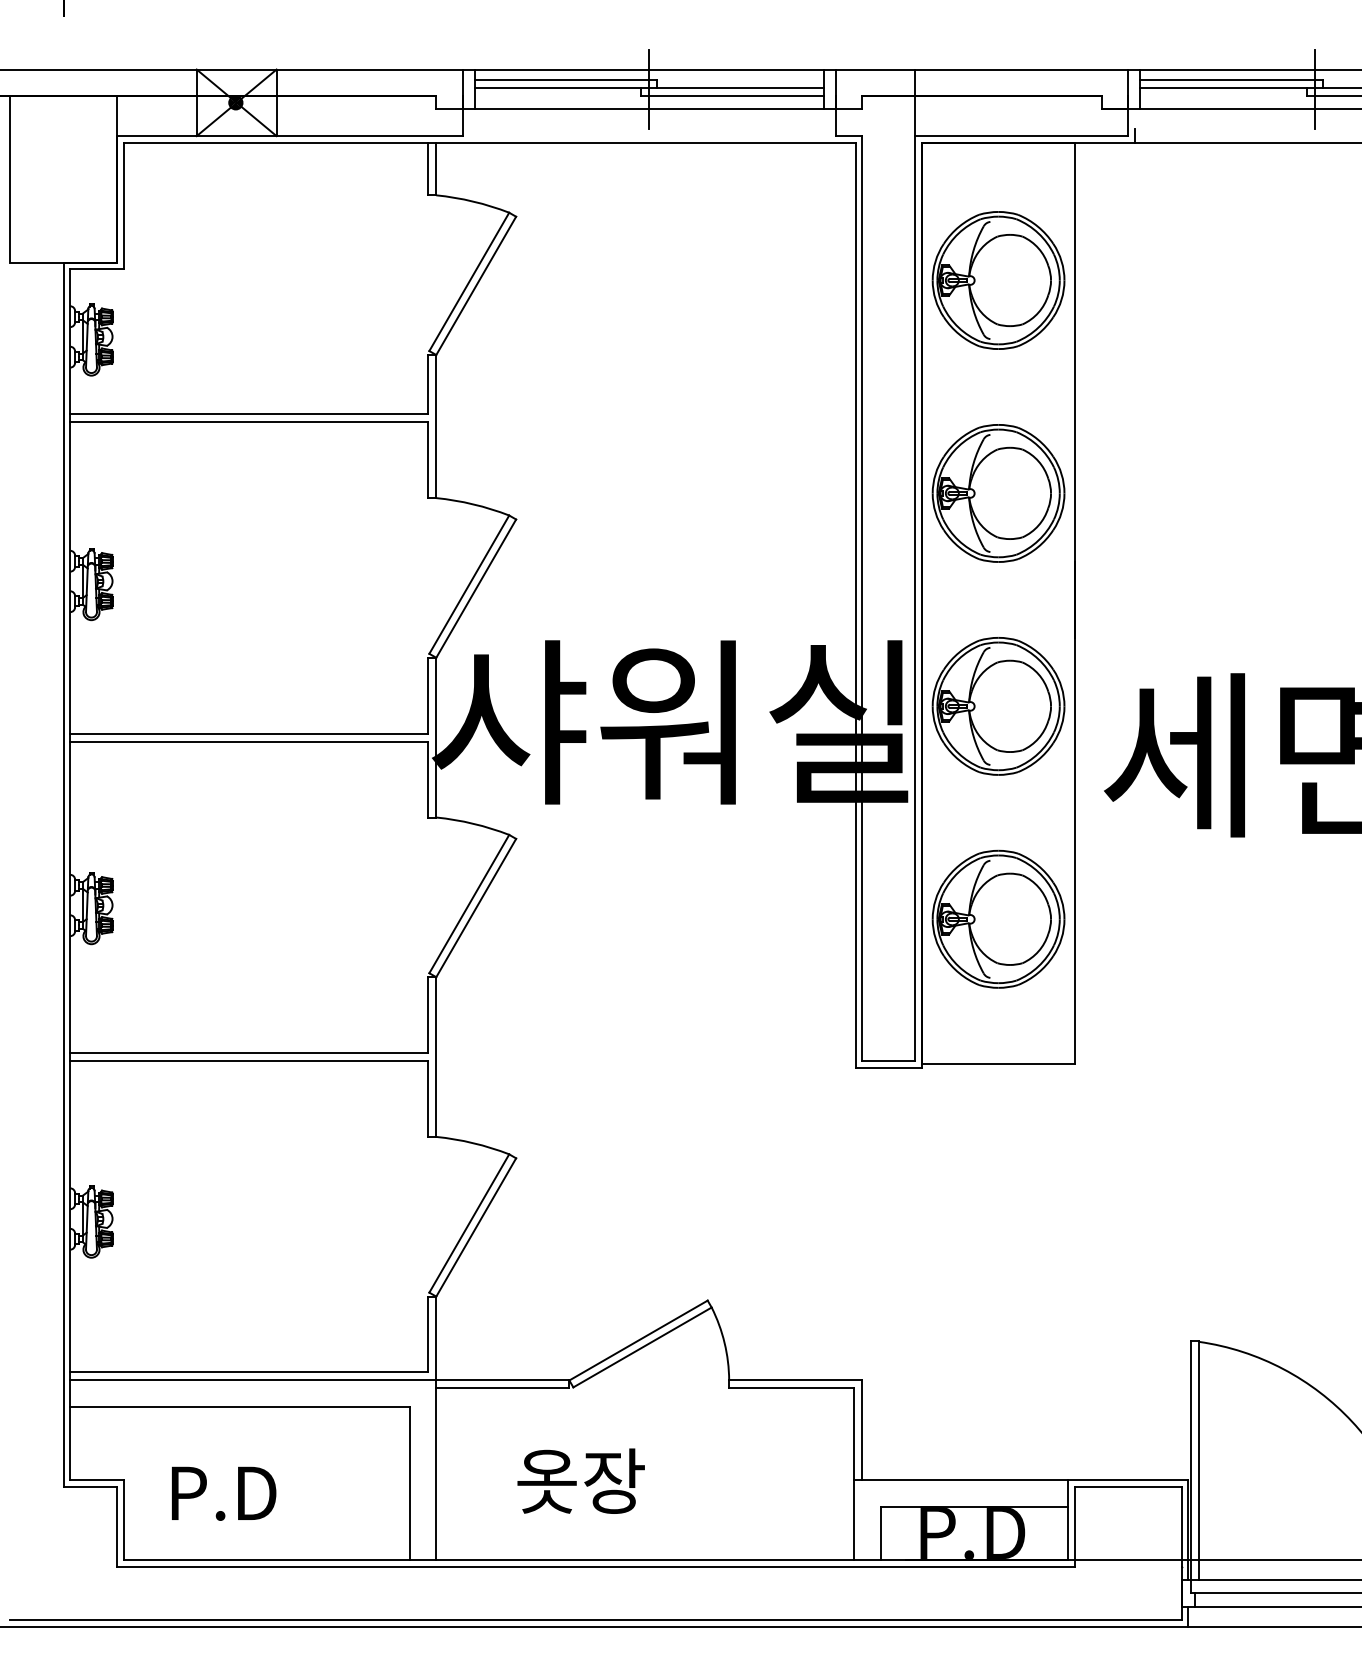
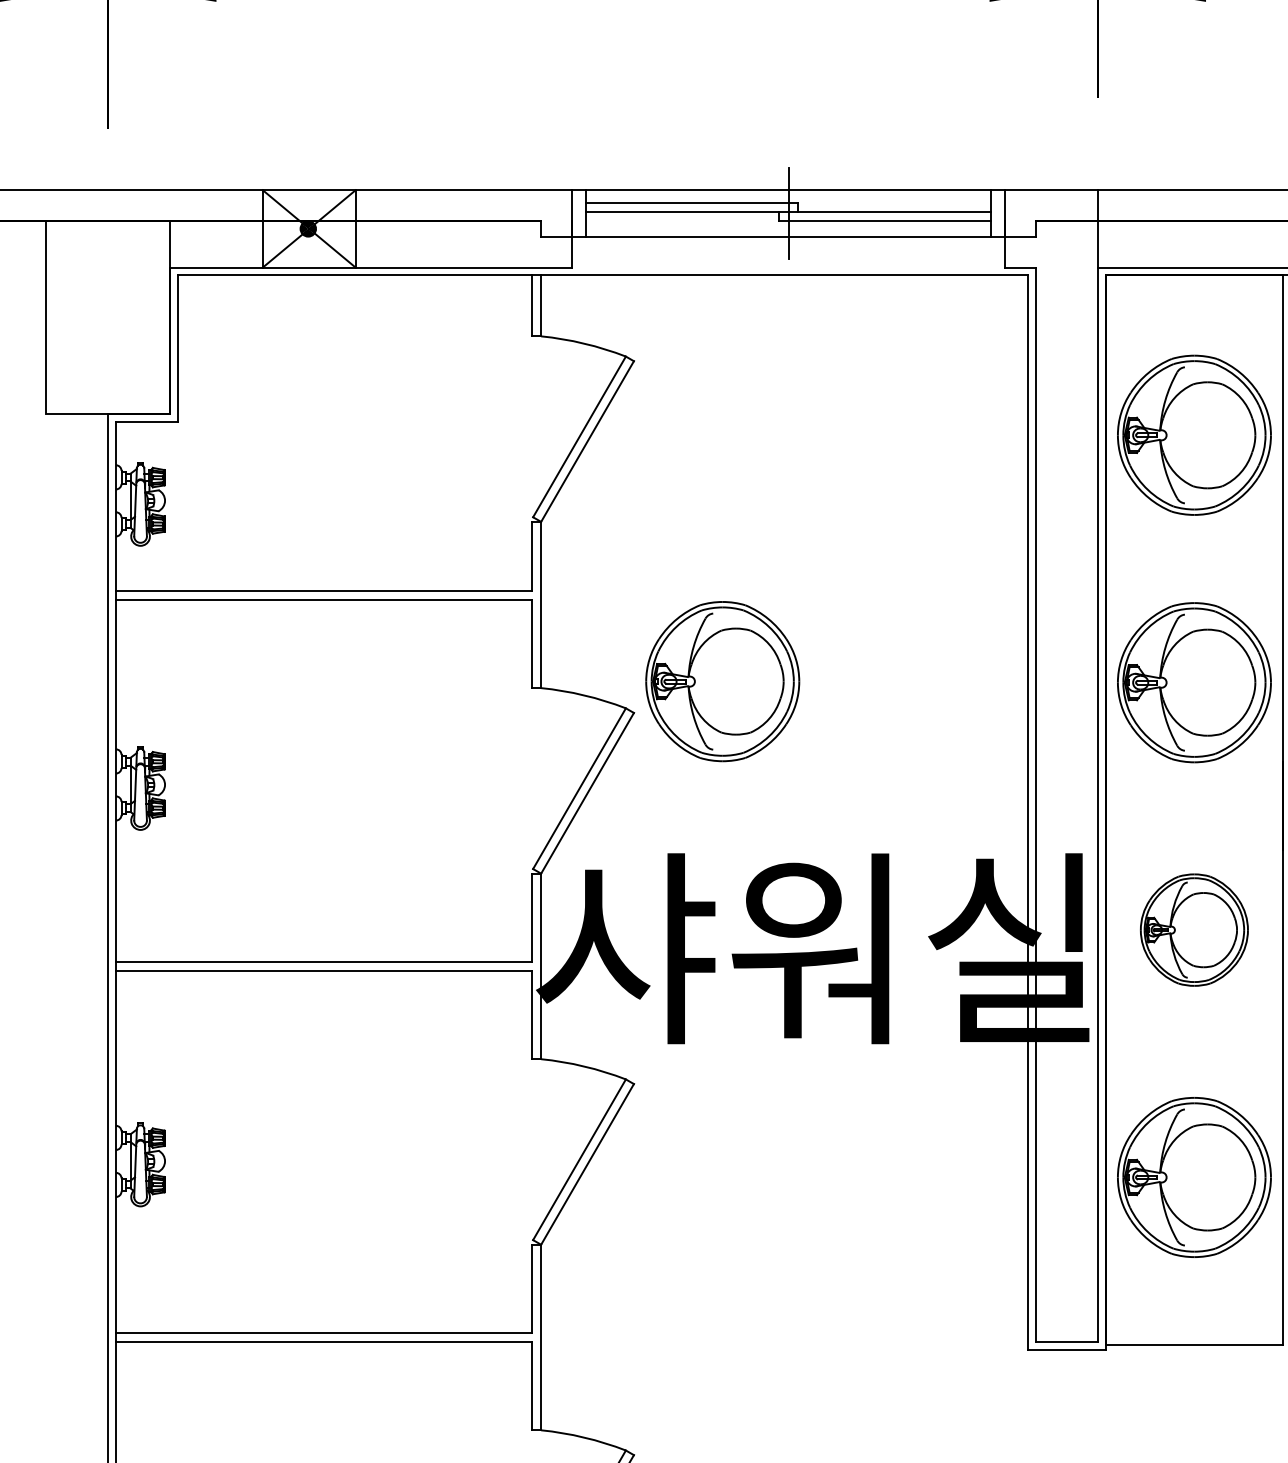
part: (592, 492) -> (722, 681), added
part: (998, 706) -> (1194, 930), size x0.7

